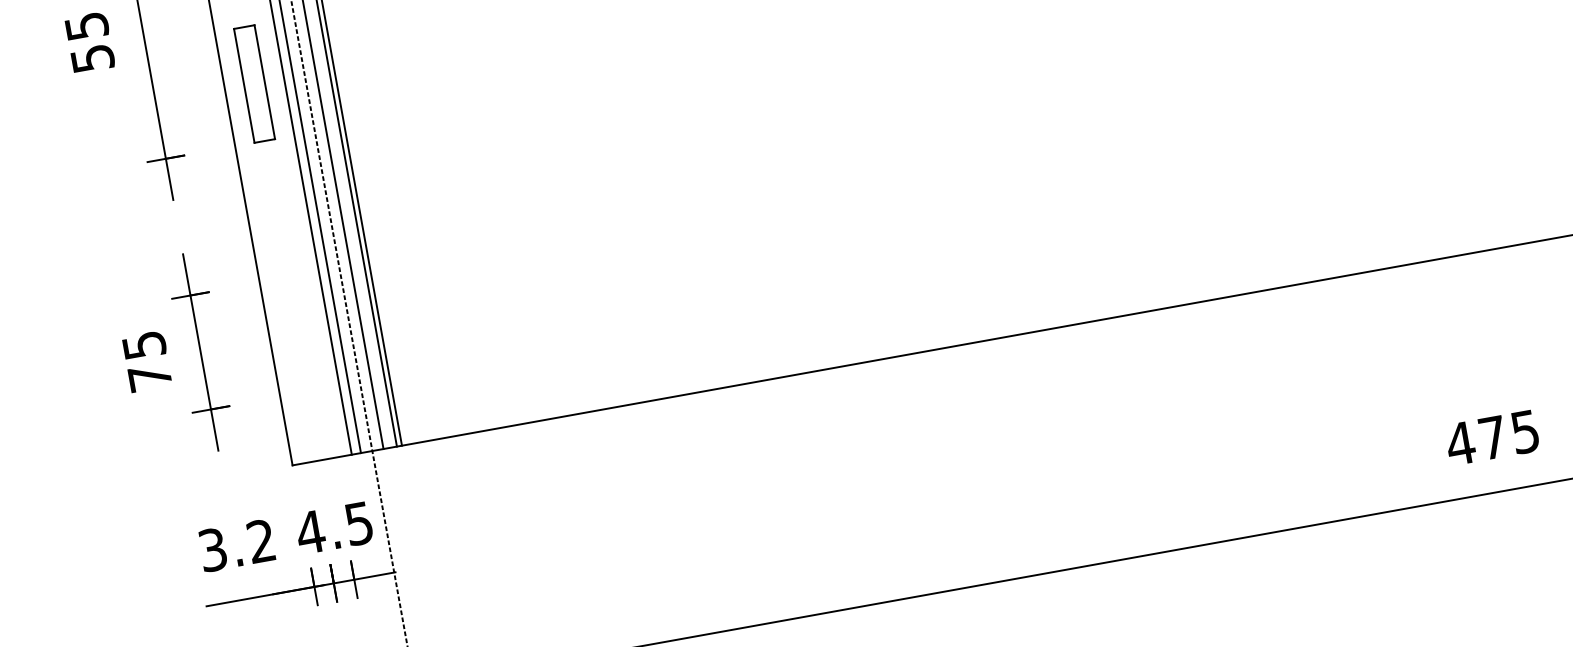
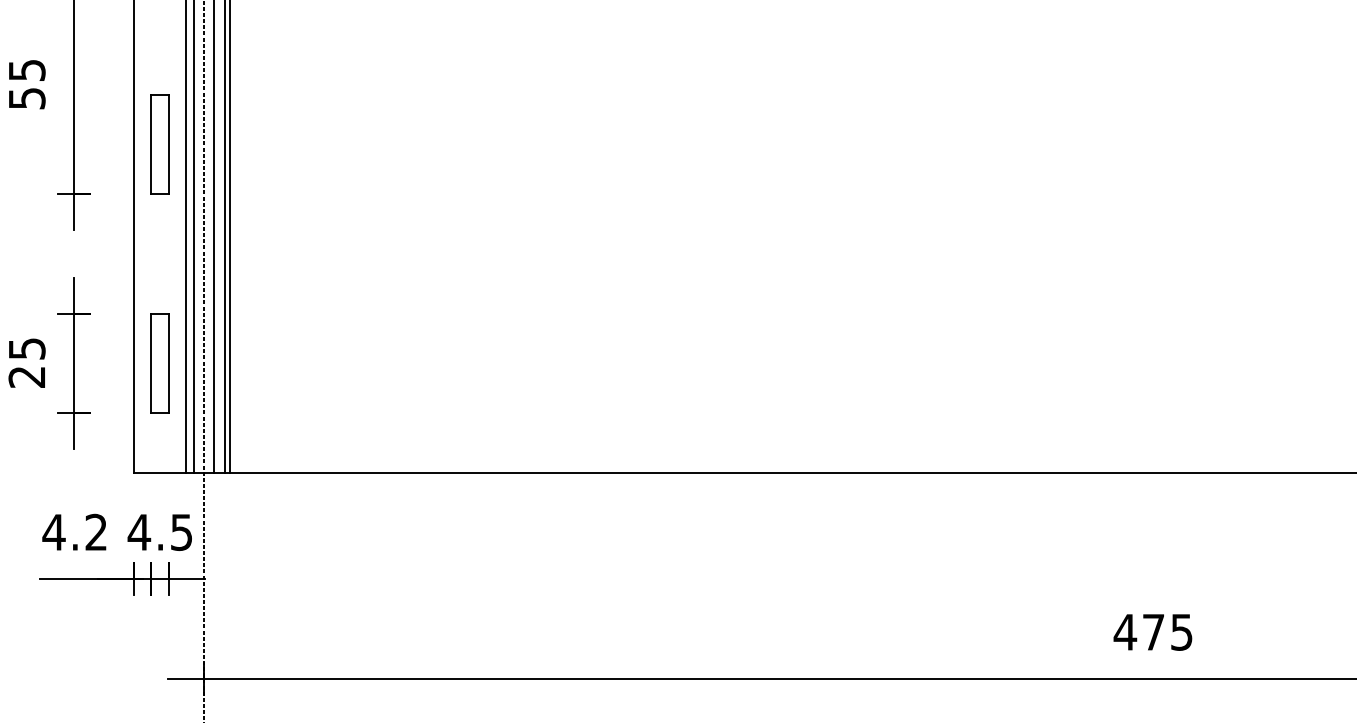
part: (298, 334) -> (159, 363), added
text: (149, 377) -> (26, 376), 75 -> 25
text: (212, 549) -> (53, 531), 3.2 -> 4.2

